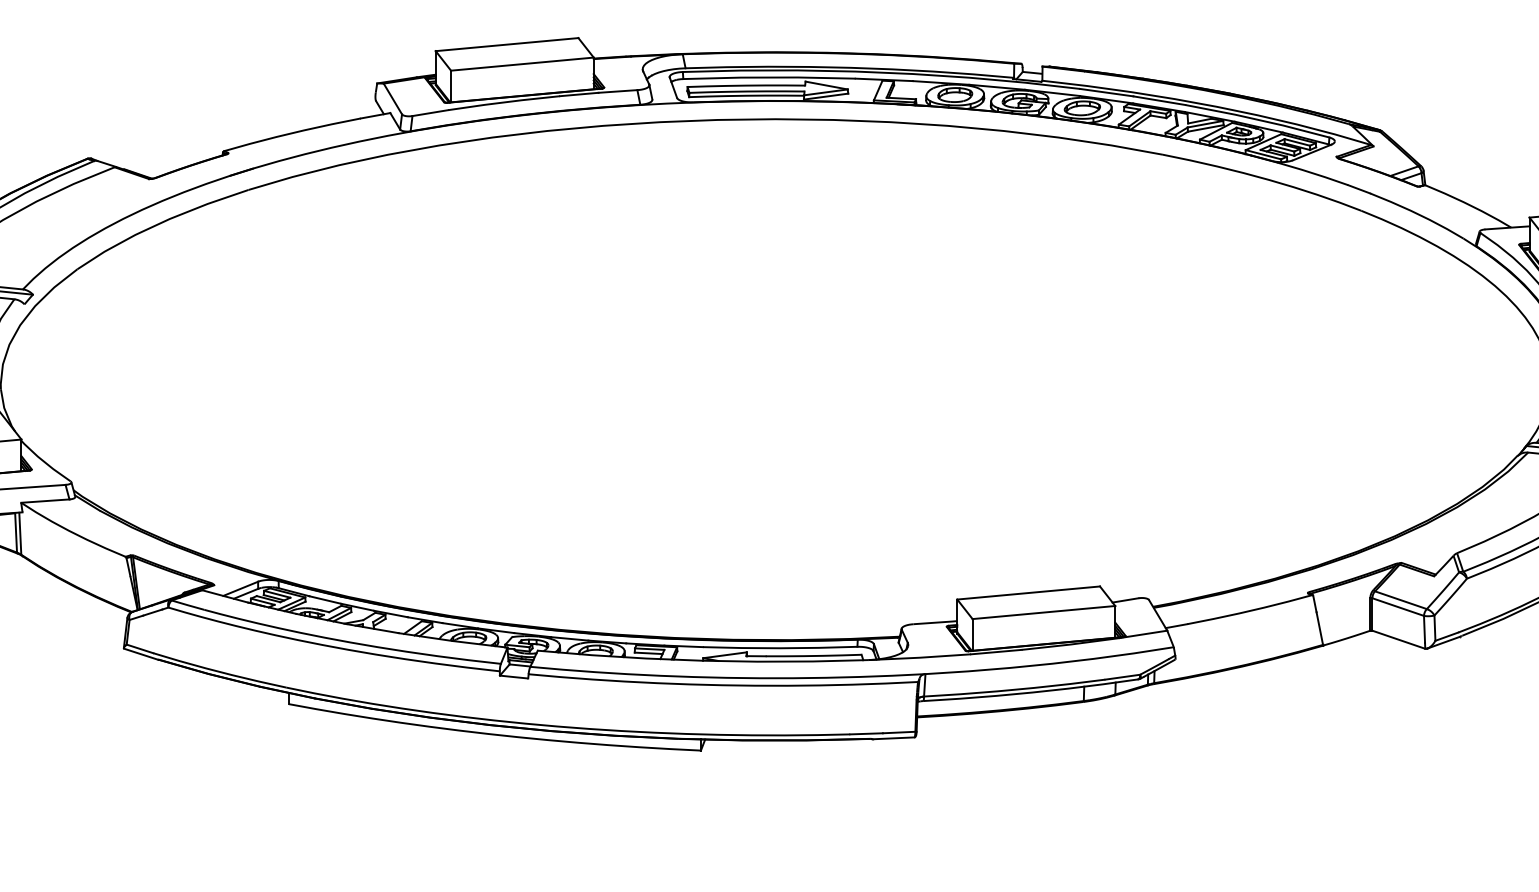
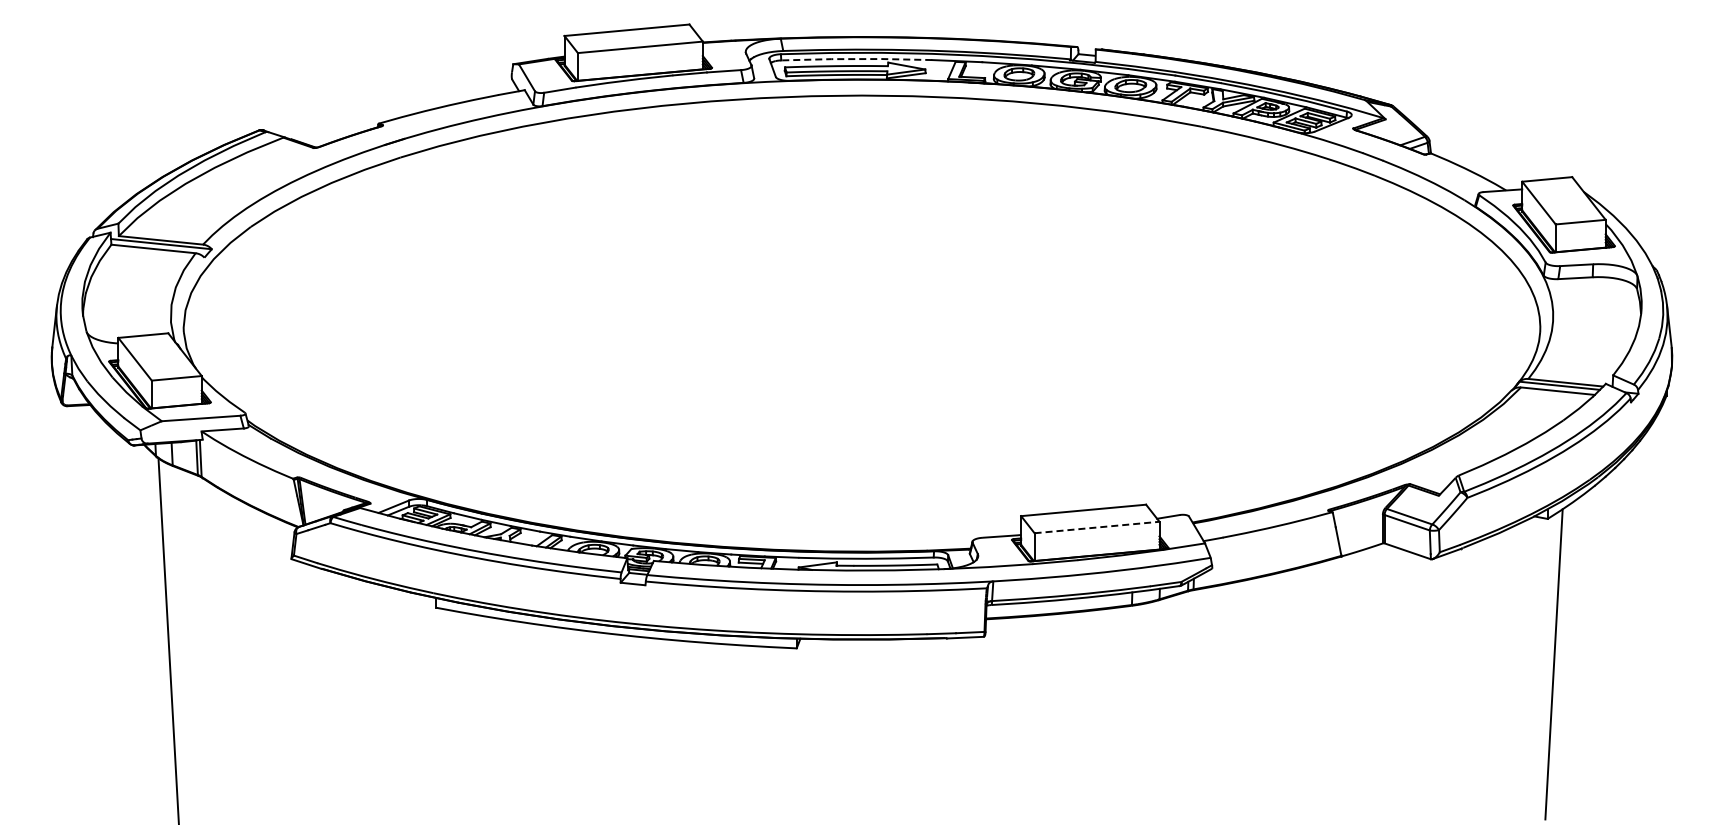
line: (769, 78) -> (856, 59), solid -> dashed
line: (1044, 612) -> (1097, 527), solid -> dashed

